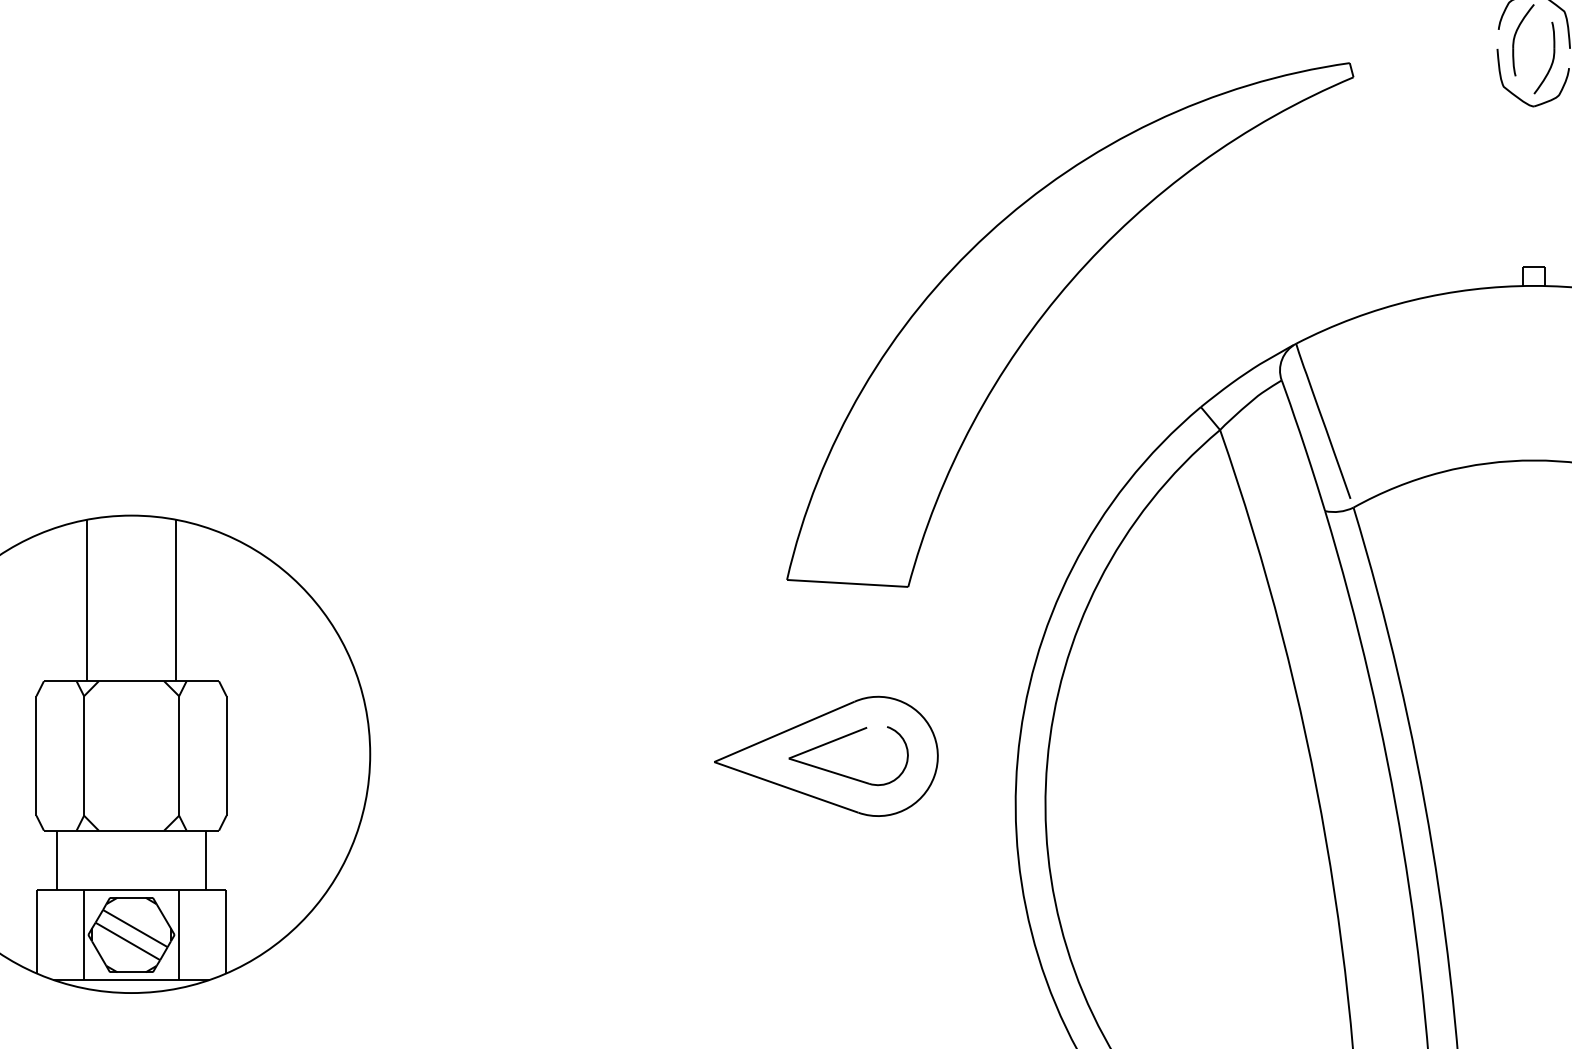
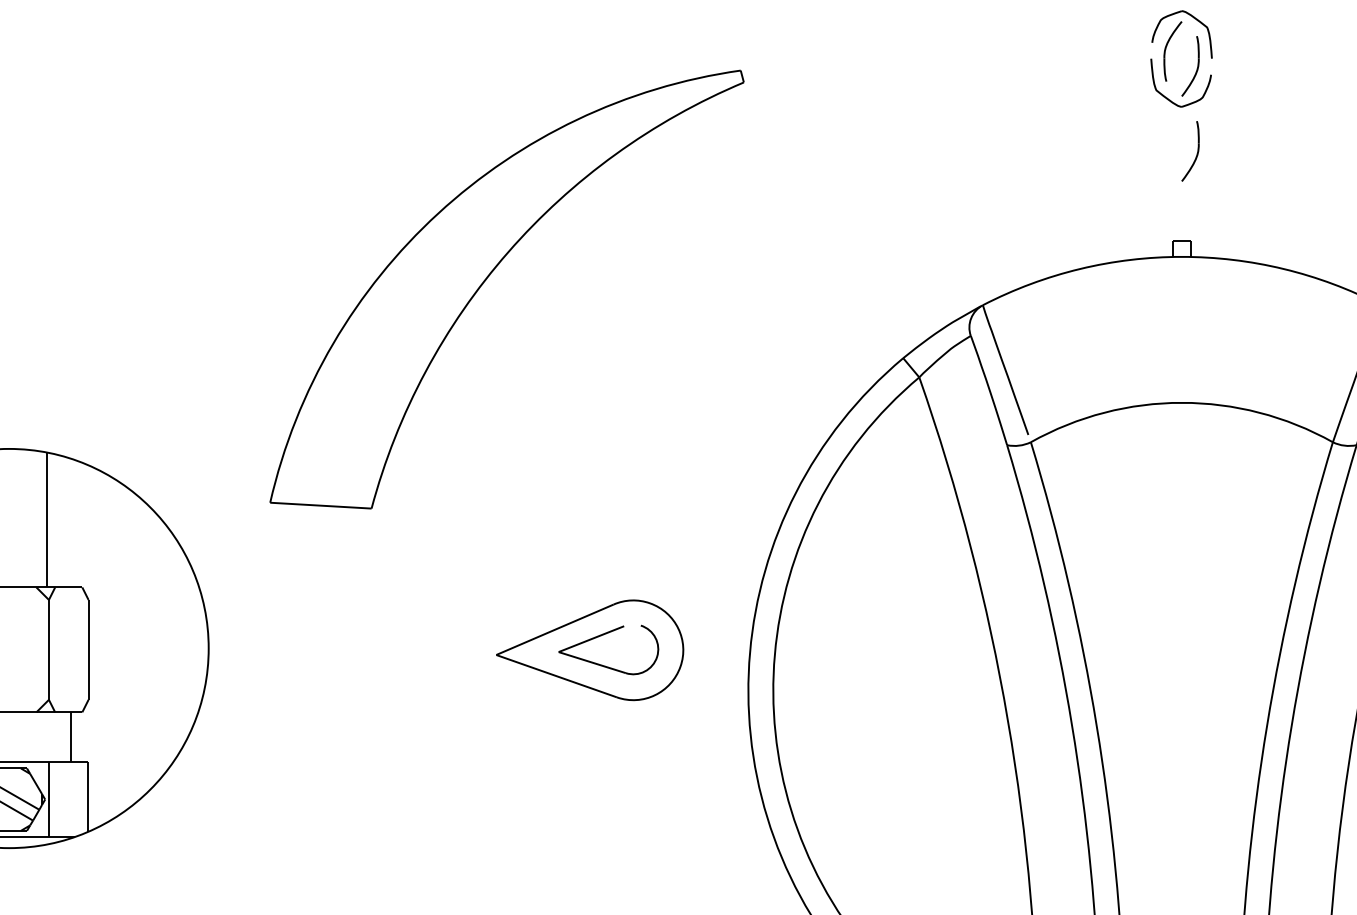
part: (1551, 162) -> (1196, 153), added
part: (1050, 308) -> (490, 275), moved

